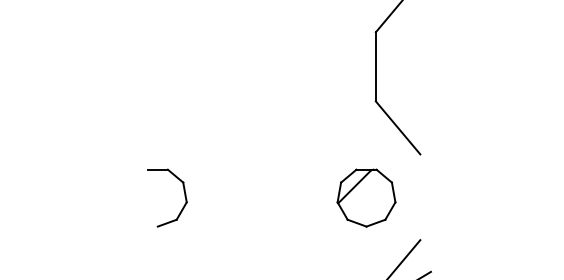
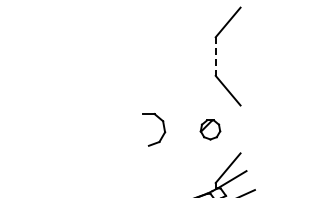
line: (375, 68) -> (215, 57), solid -> dashed
part: (183, 197) -> (163, 129), moved
part: (366, 197) -> (210, 129), size x0.6

